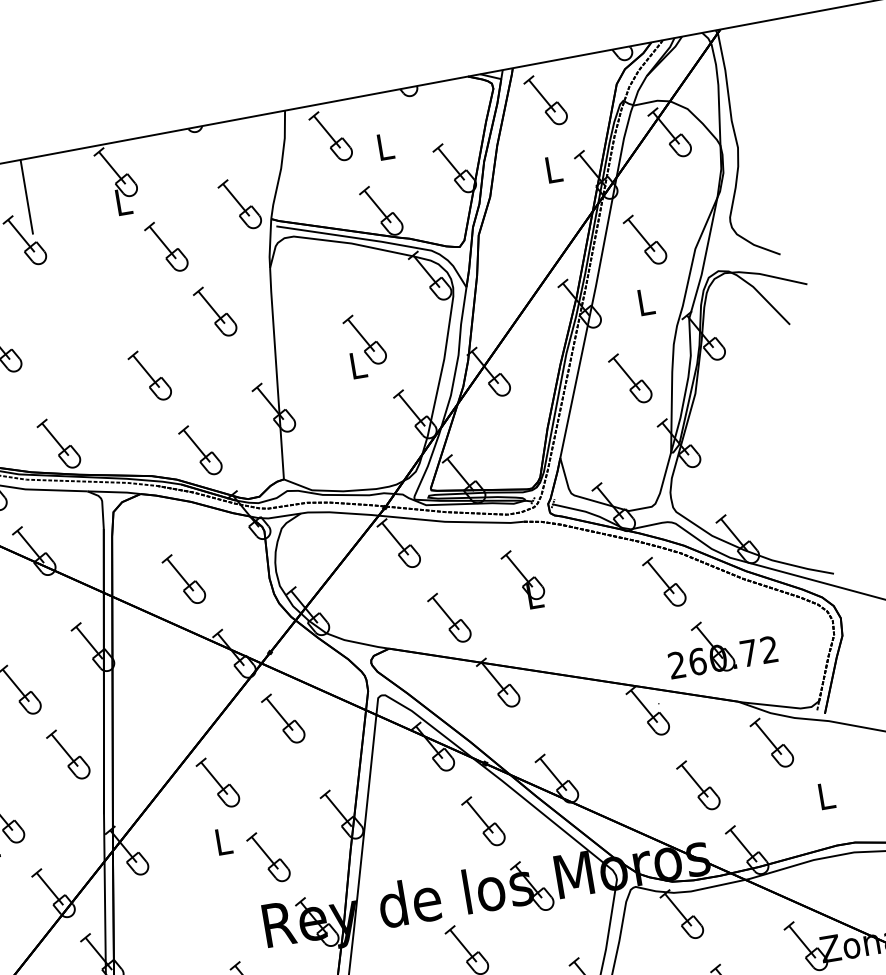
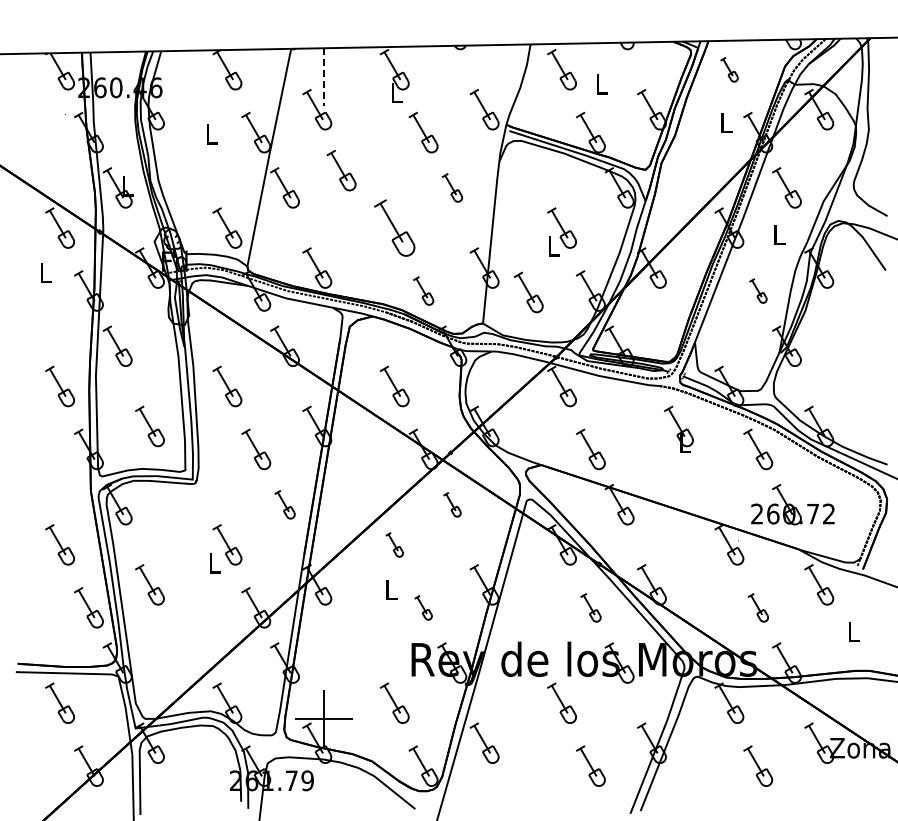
part: (545, 100) -> (729, 69), size x0.6
line: (27, 197) -> (324, 77), solid -> dashed
part: (215, 311) -> (452, 187), size x0.7
part: (69, 313) -> (341, 170), added
part: (149, 375) -> (394, 227), size x1.4
part: (630, 377) -> (758, 290), size x0.6
part: (335, 429) -> (528, 292), added
part: (200, 449) -> (423, 290), size x0.7
part: (522, 578) -> (678, 428), moved
part: (283, 718) -> (452, 504), size x0.6
part: (67, 754) -> (284, 504), size x0.7
part: (217, 782) -> (394, 544), size x0.6
part: (698, 784) -> (758, 607), size x0.7
part: (483, 821) -> (590, 607), size x0.7
part: (268, 857) -> (423, 607), size x0.6

